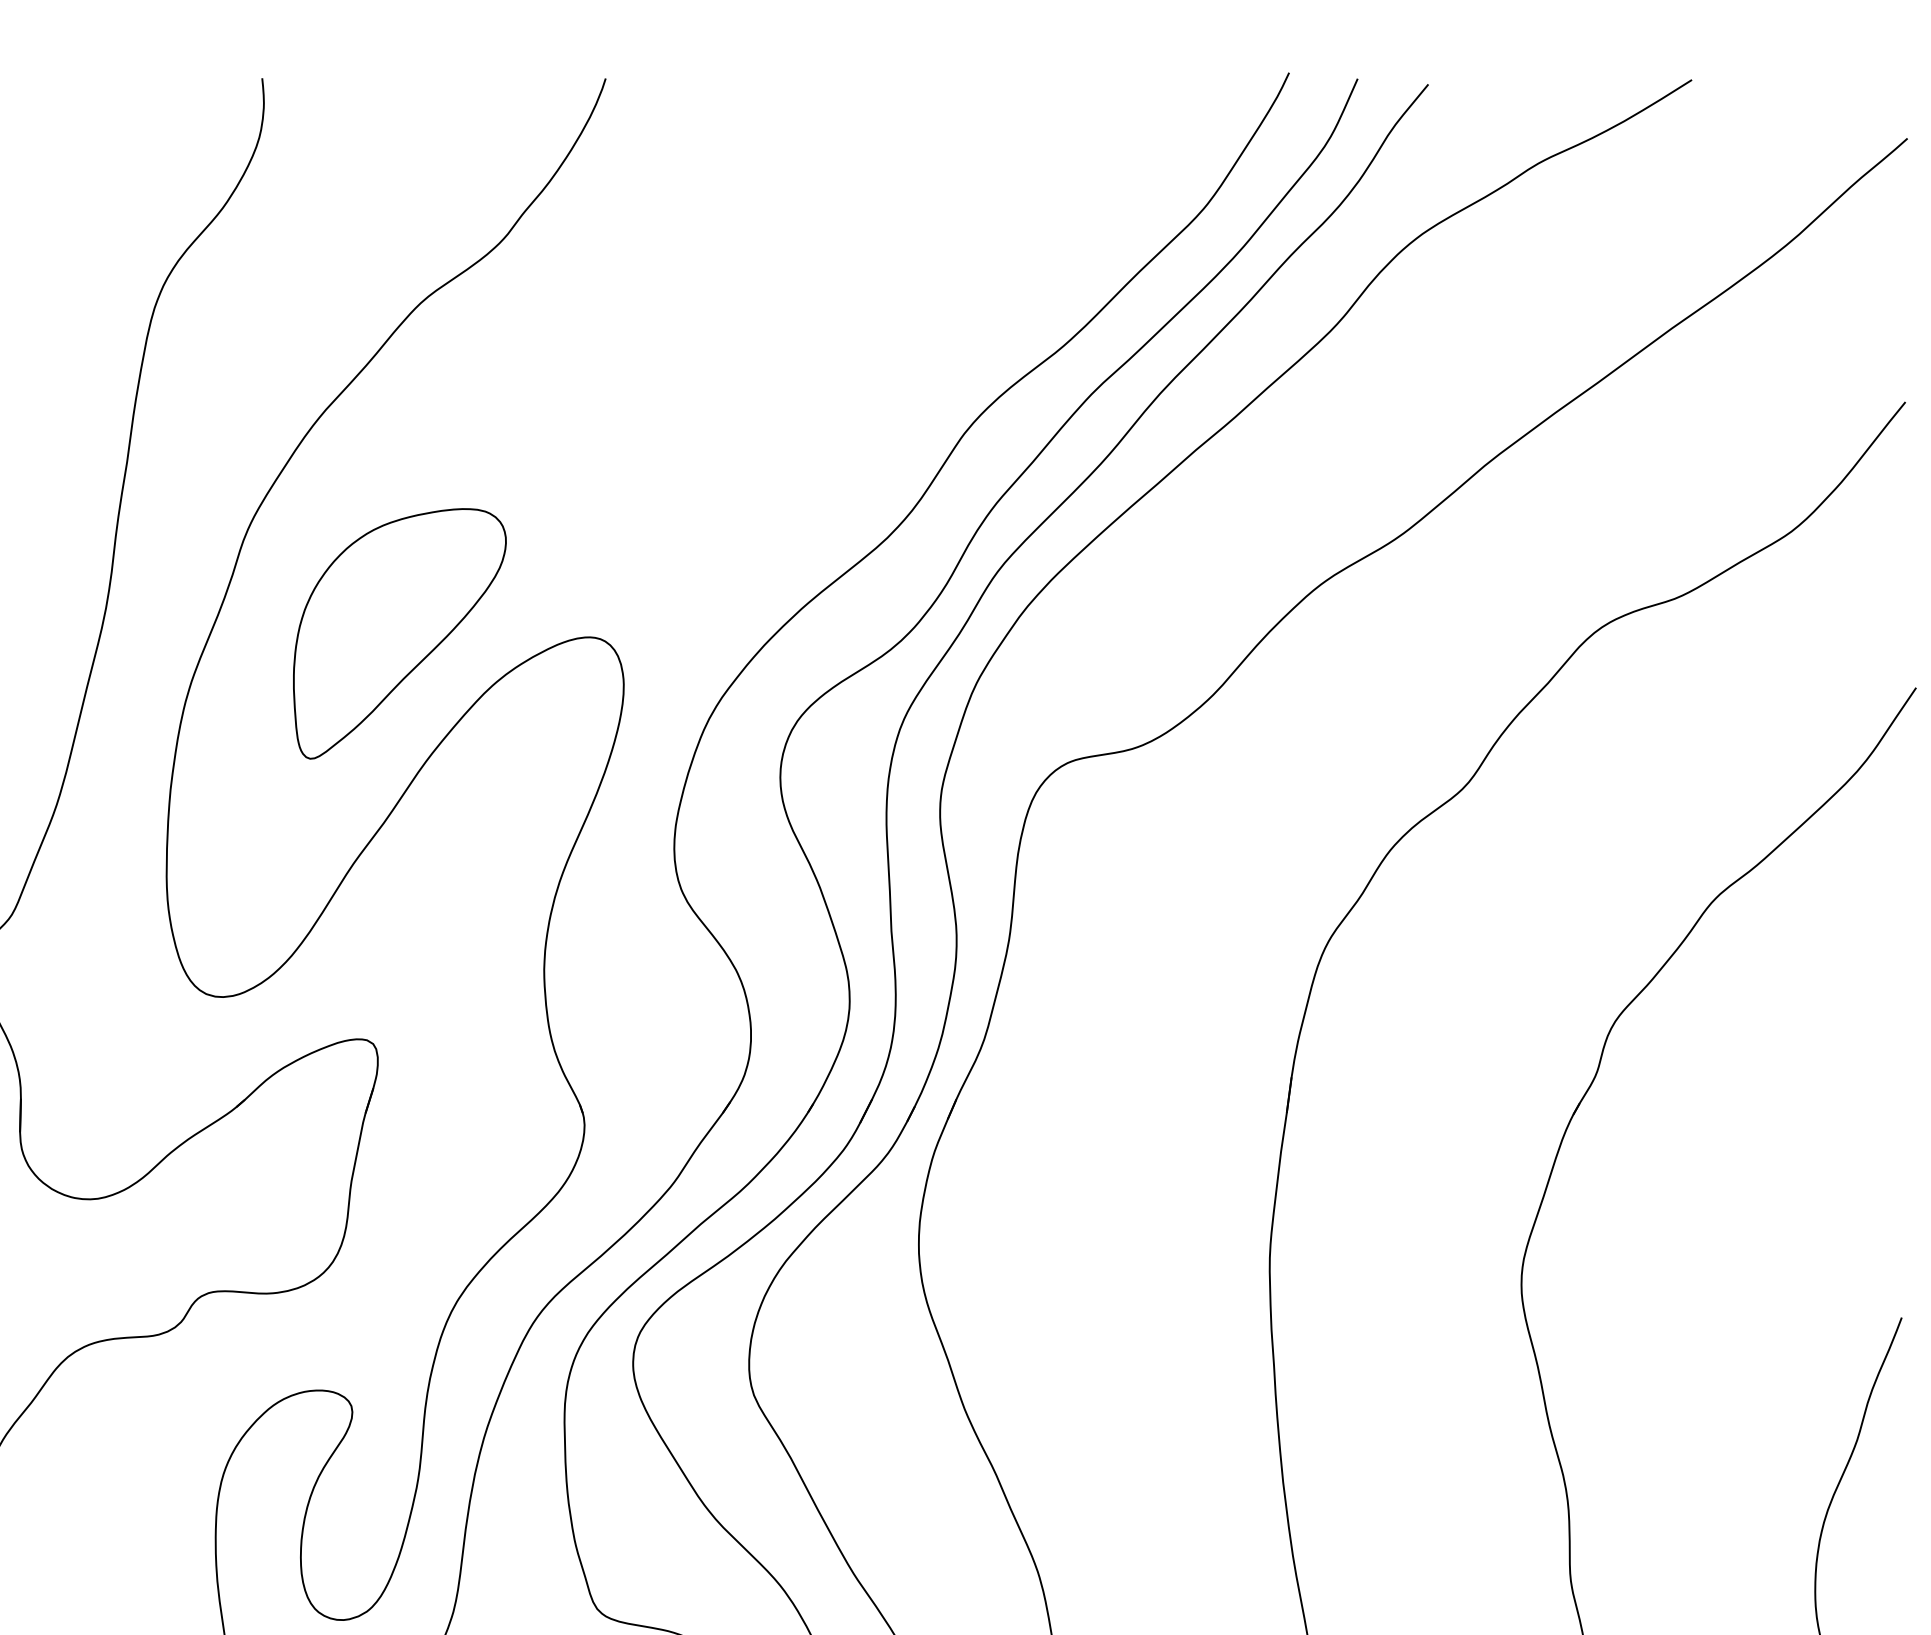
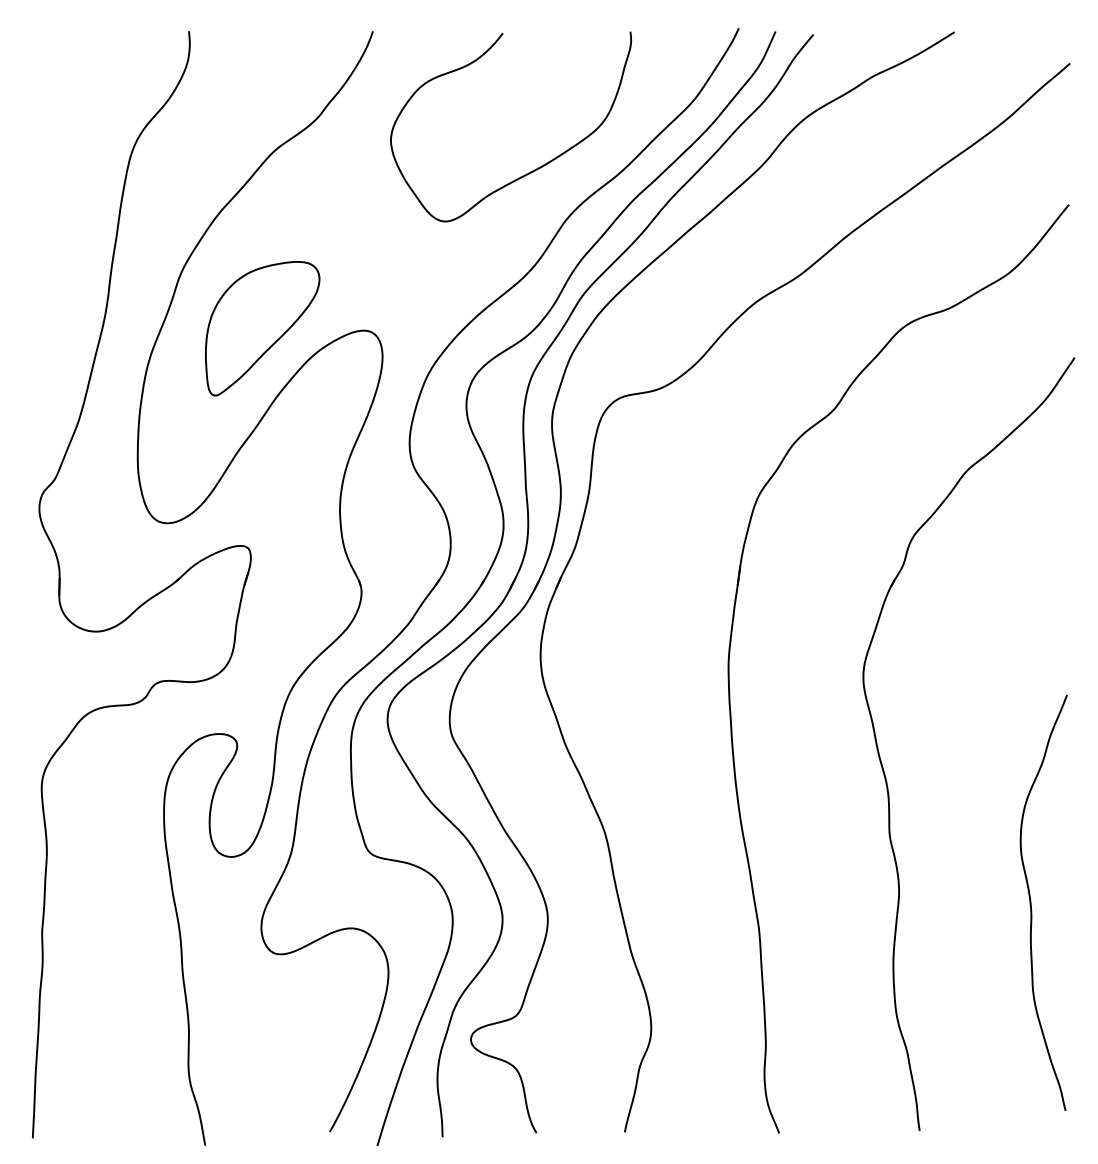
curve: (903, 338) -> (532, 170), added

